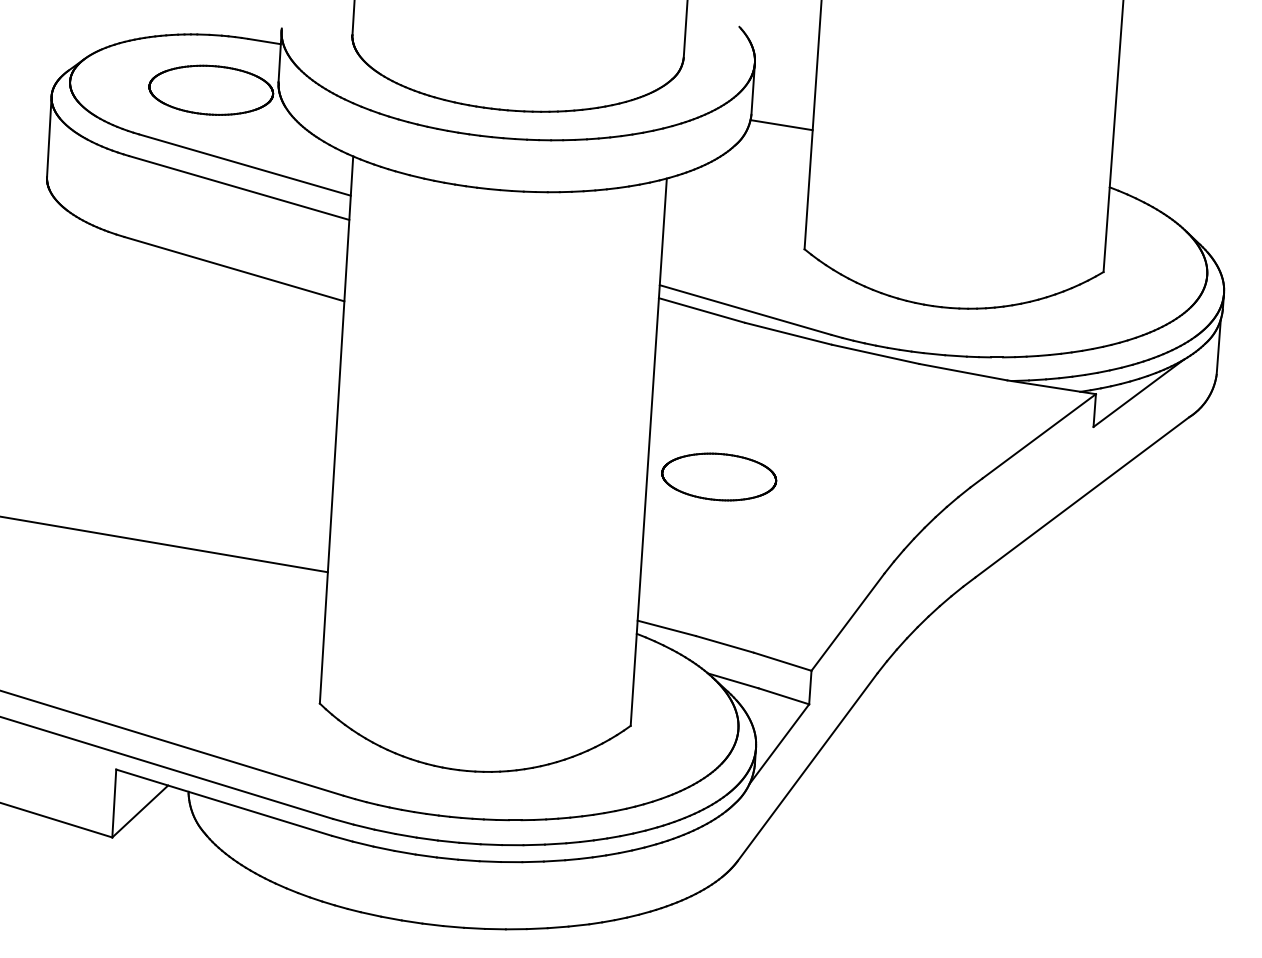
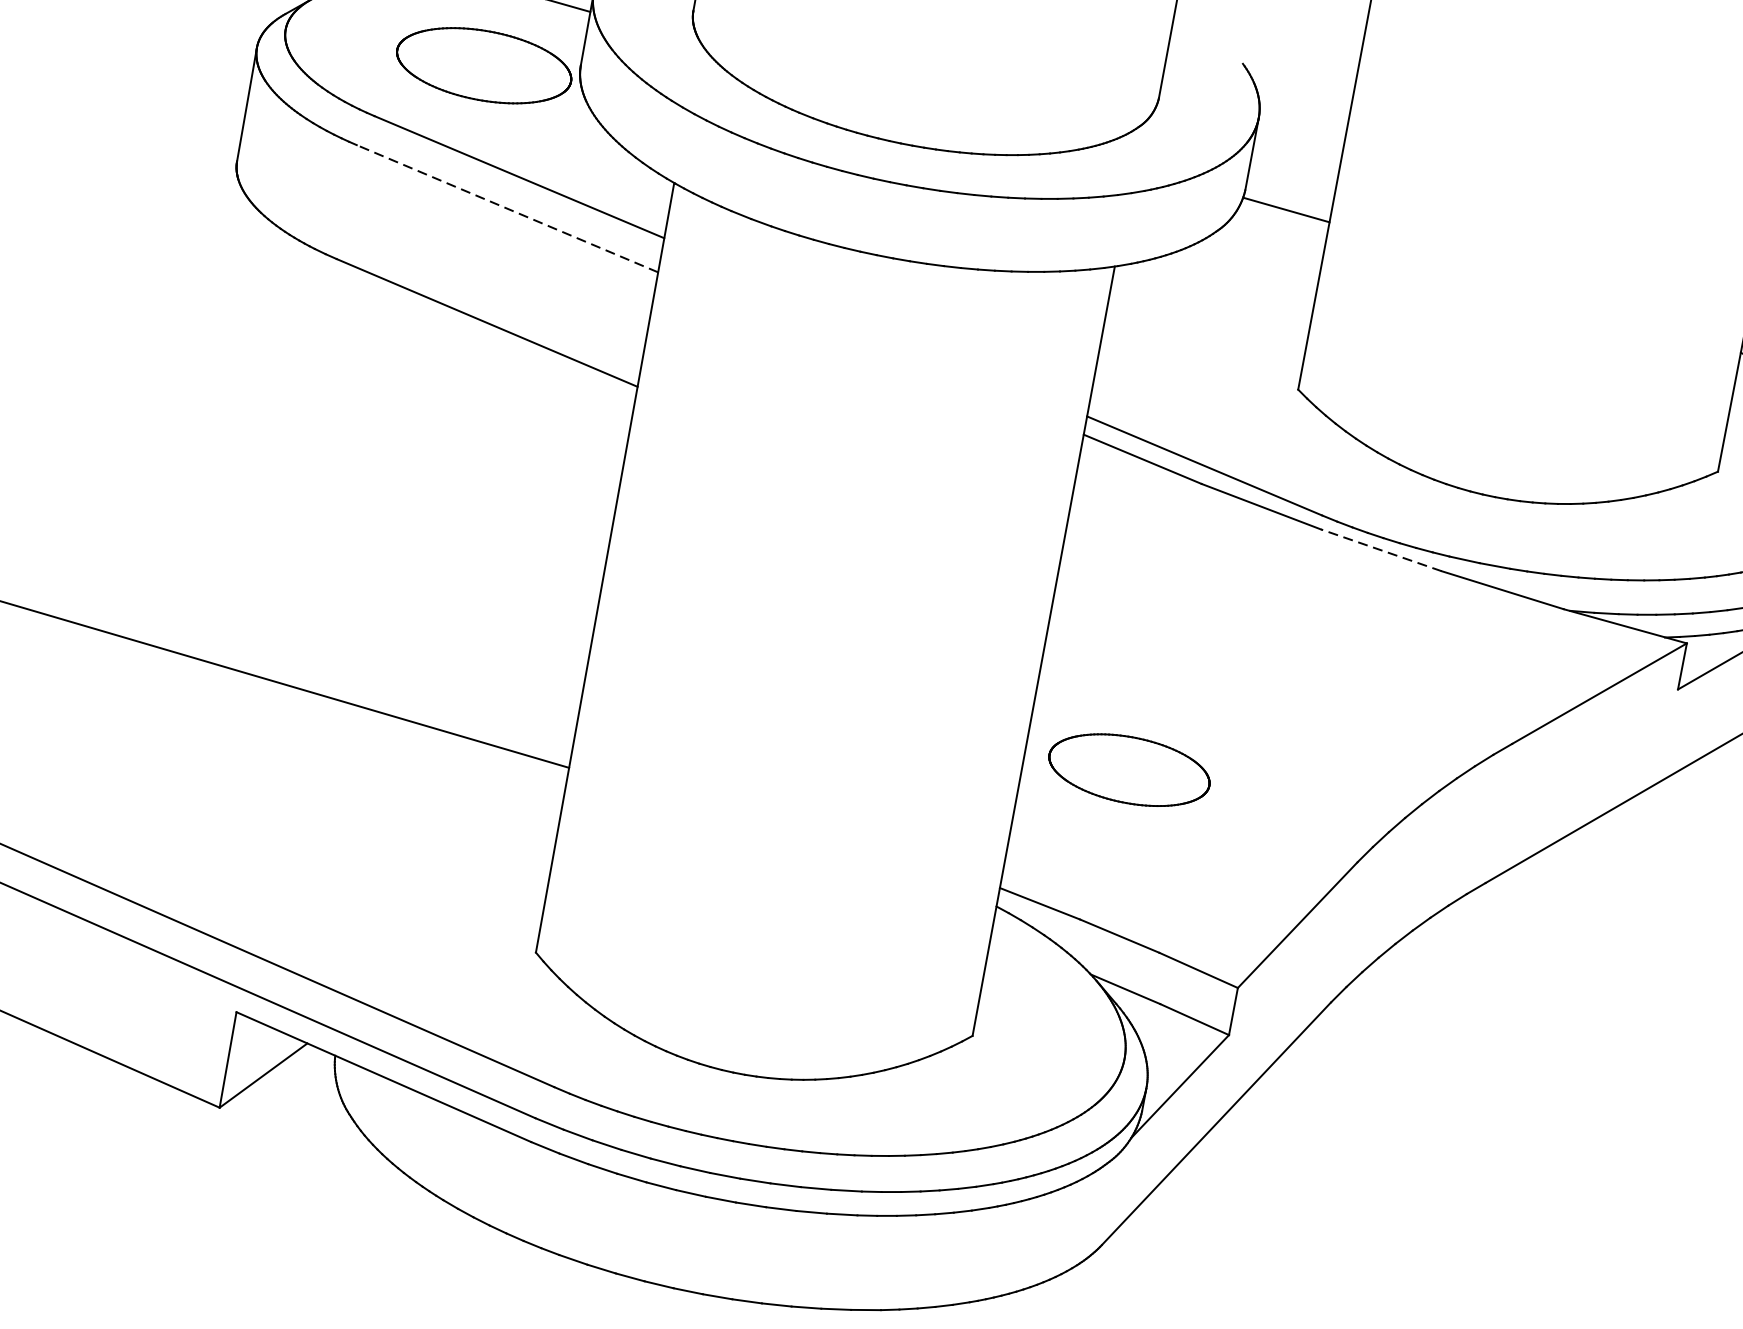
line: (239, 187) -> (507, 208), solid -> dashed
line: (875, 354) -> (1381, 550), solid -> dashed
part: (719, 476) -> (1129, 769), moved

